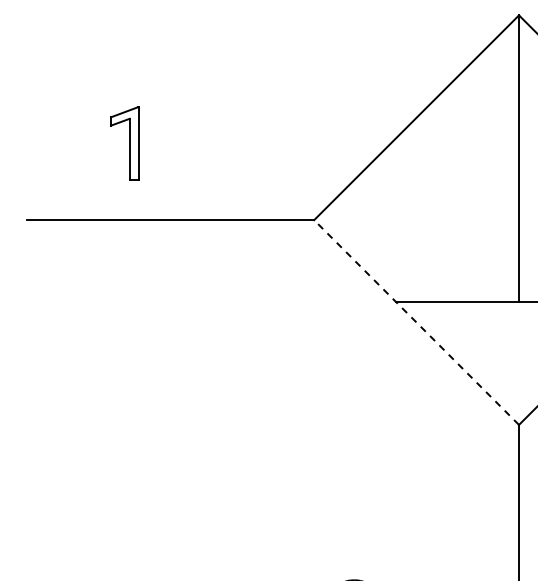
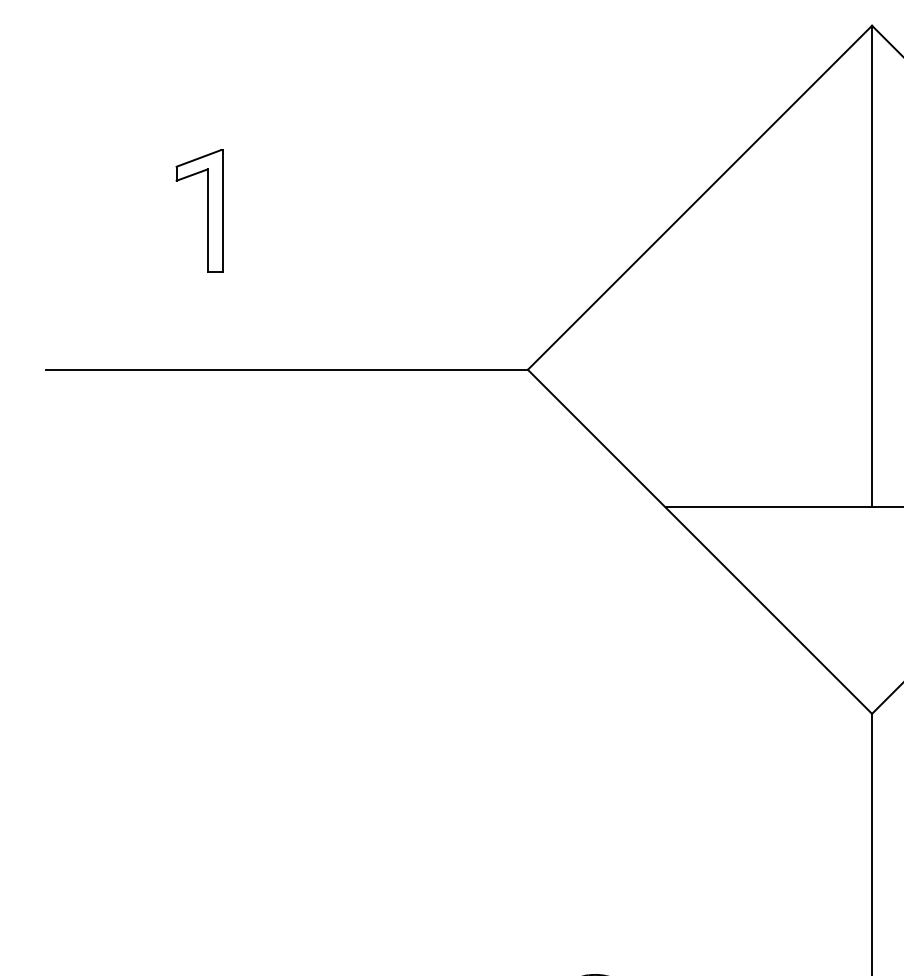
part: (124, 143) -> (199, 210), moved
line: (416, 322) -> (699, 541), dashed -> solid

